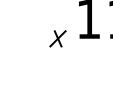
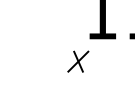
part: (57, 38) -> (77, 61), moved

